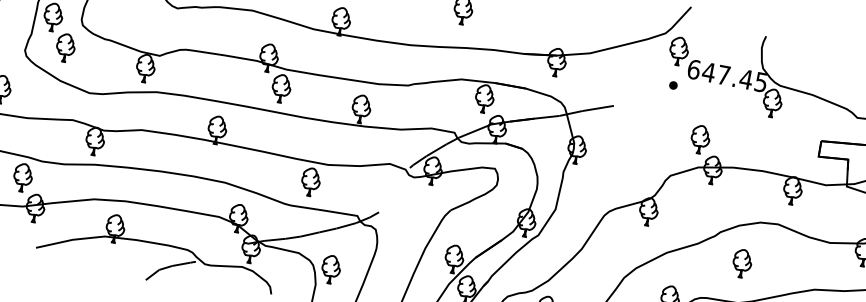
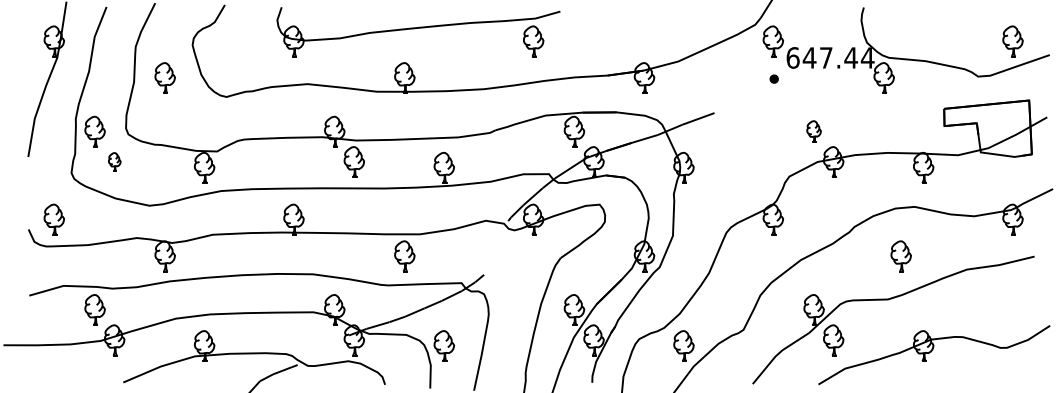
part: (65, 47) -> (114, 161), size x0.6
text: (761, 81) -> (867, 57), 647.45 -> 647.44
part: (699, 139) -> (813, 131), size x0.7
part: (741, 263) -> (900, 256), moved

